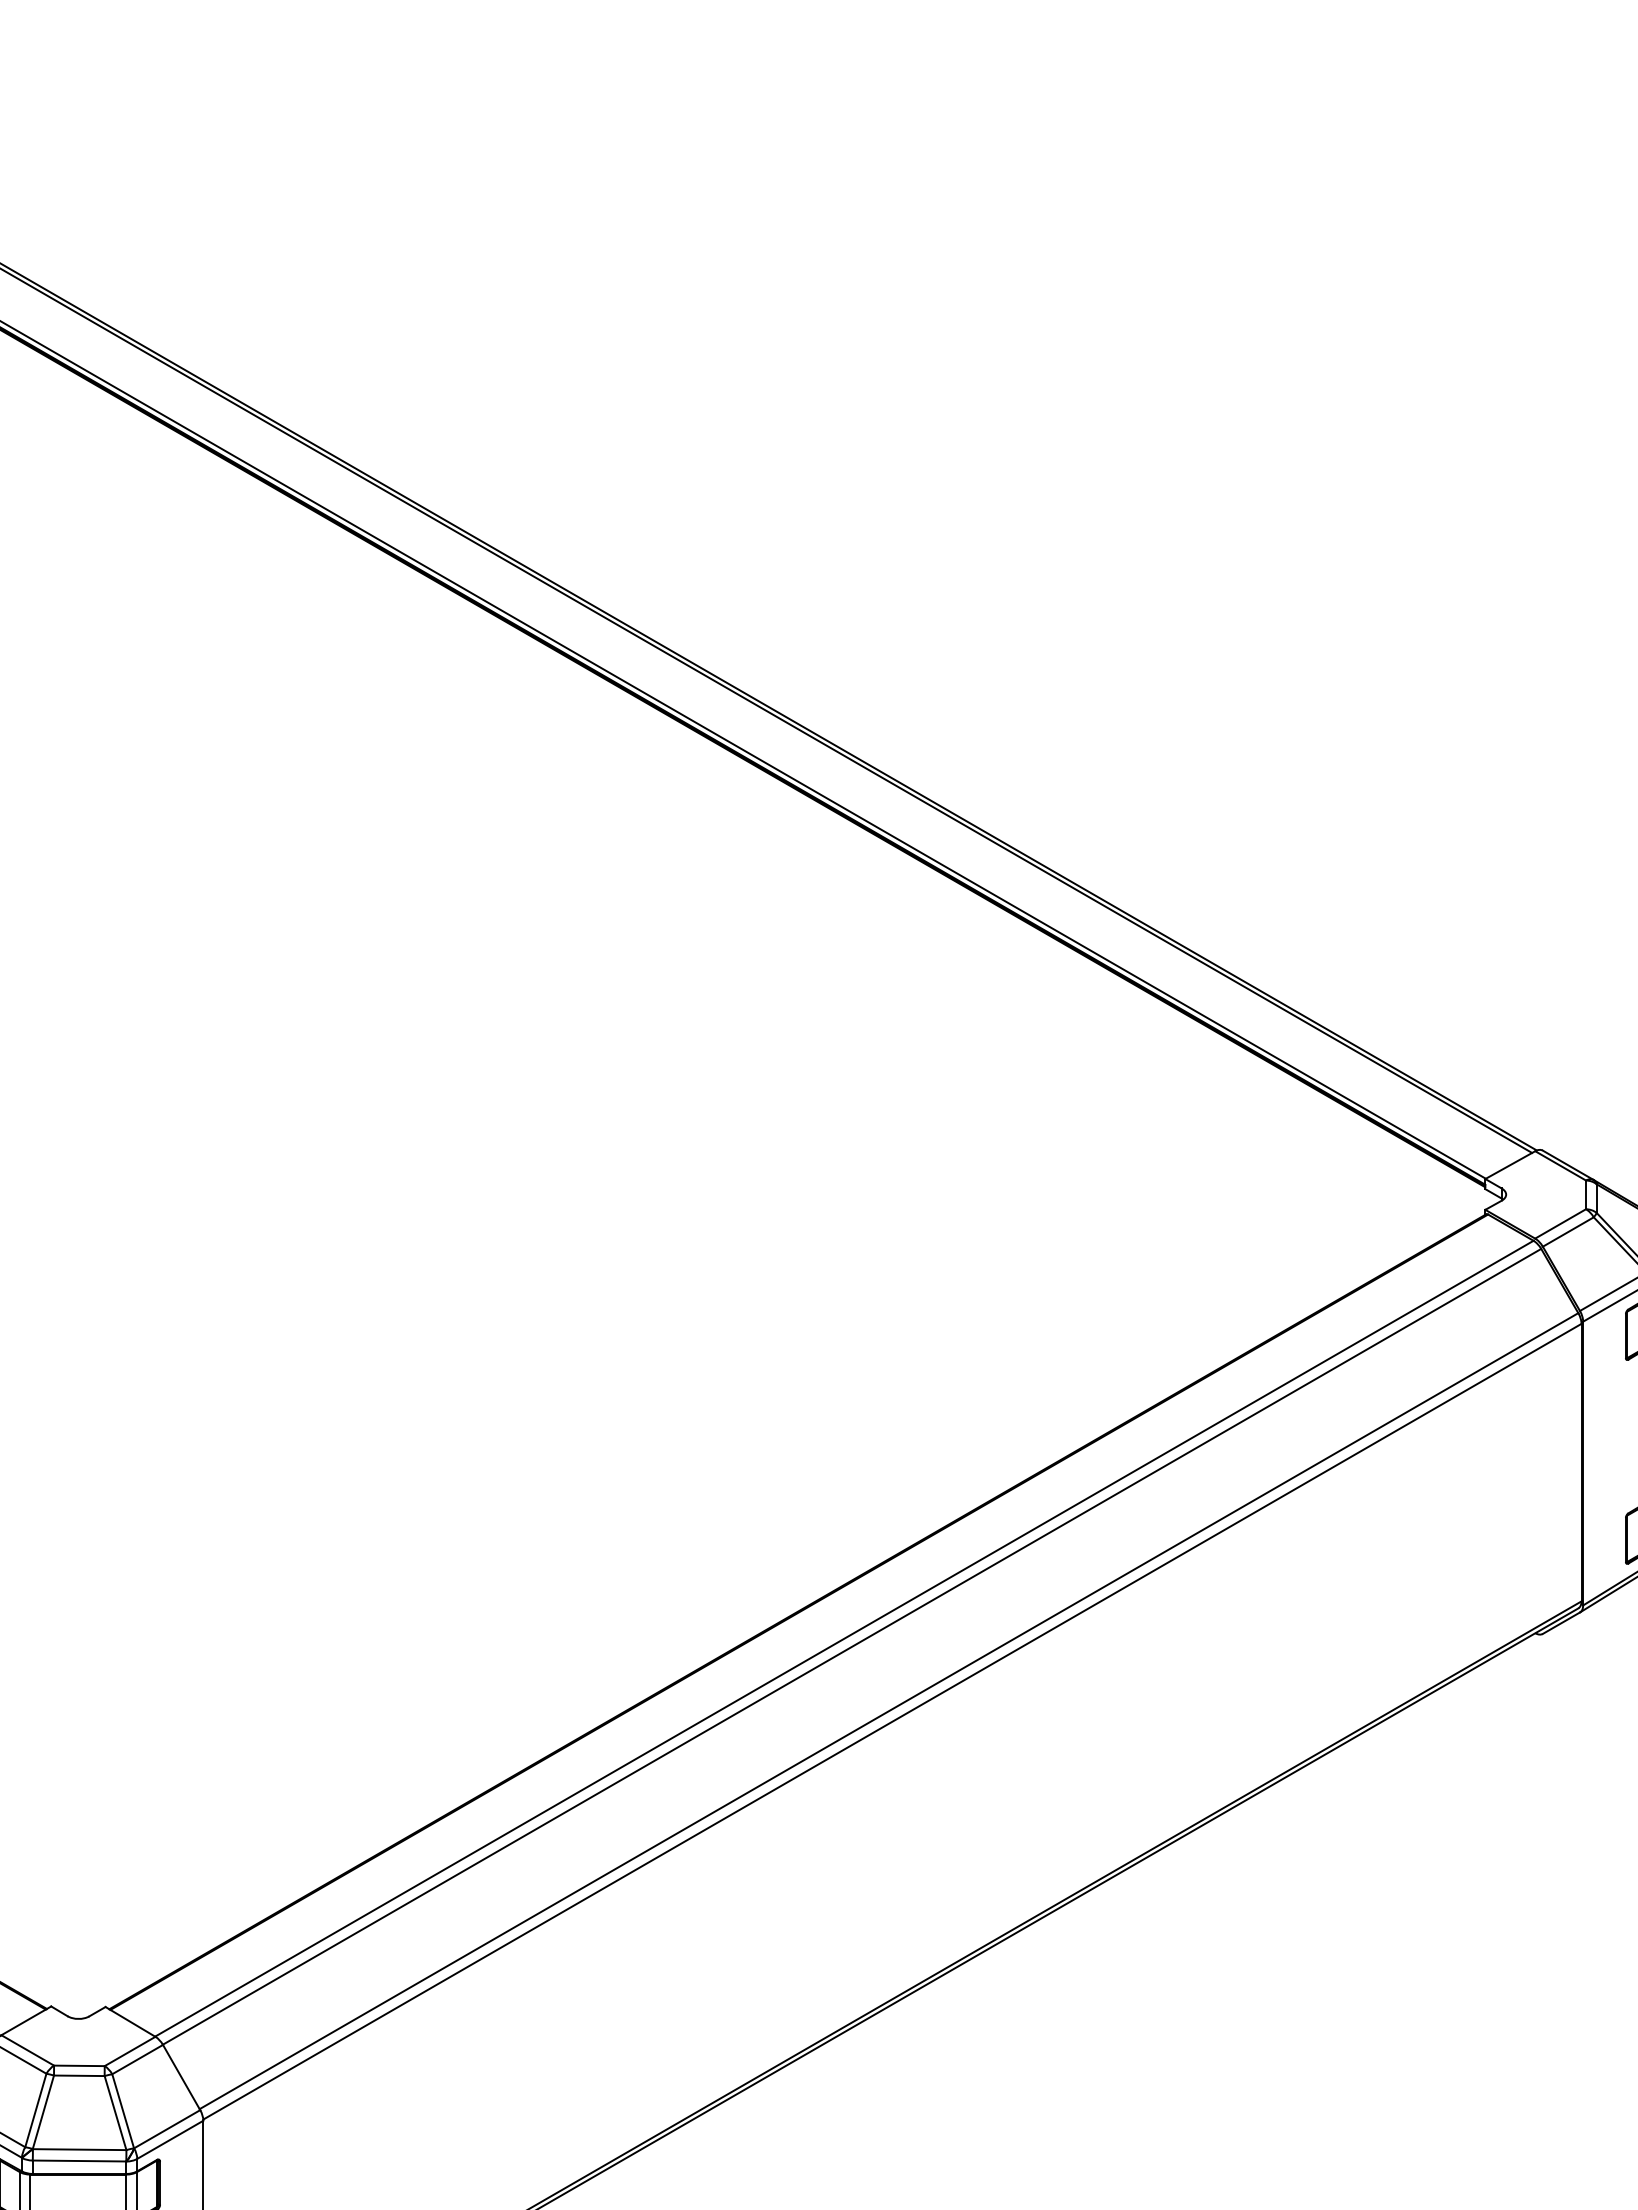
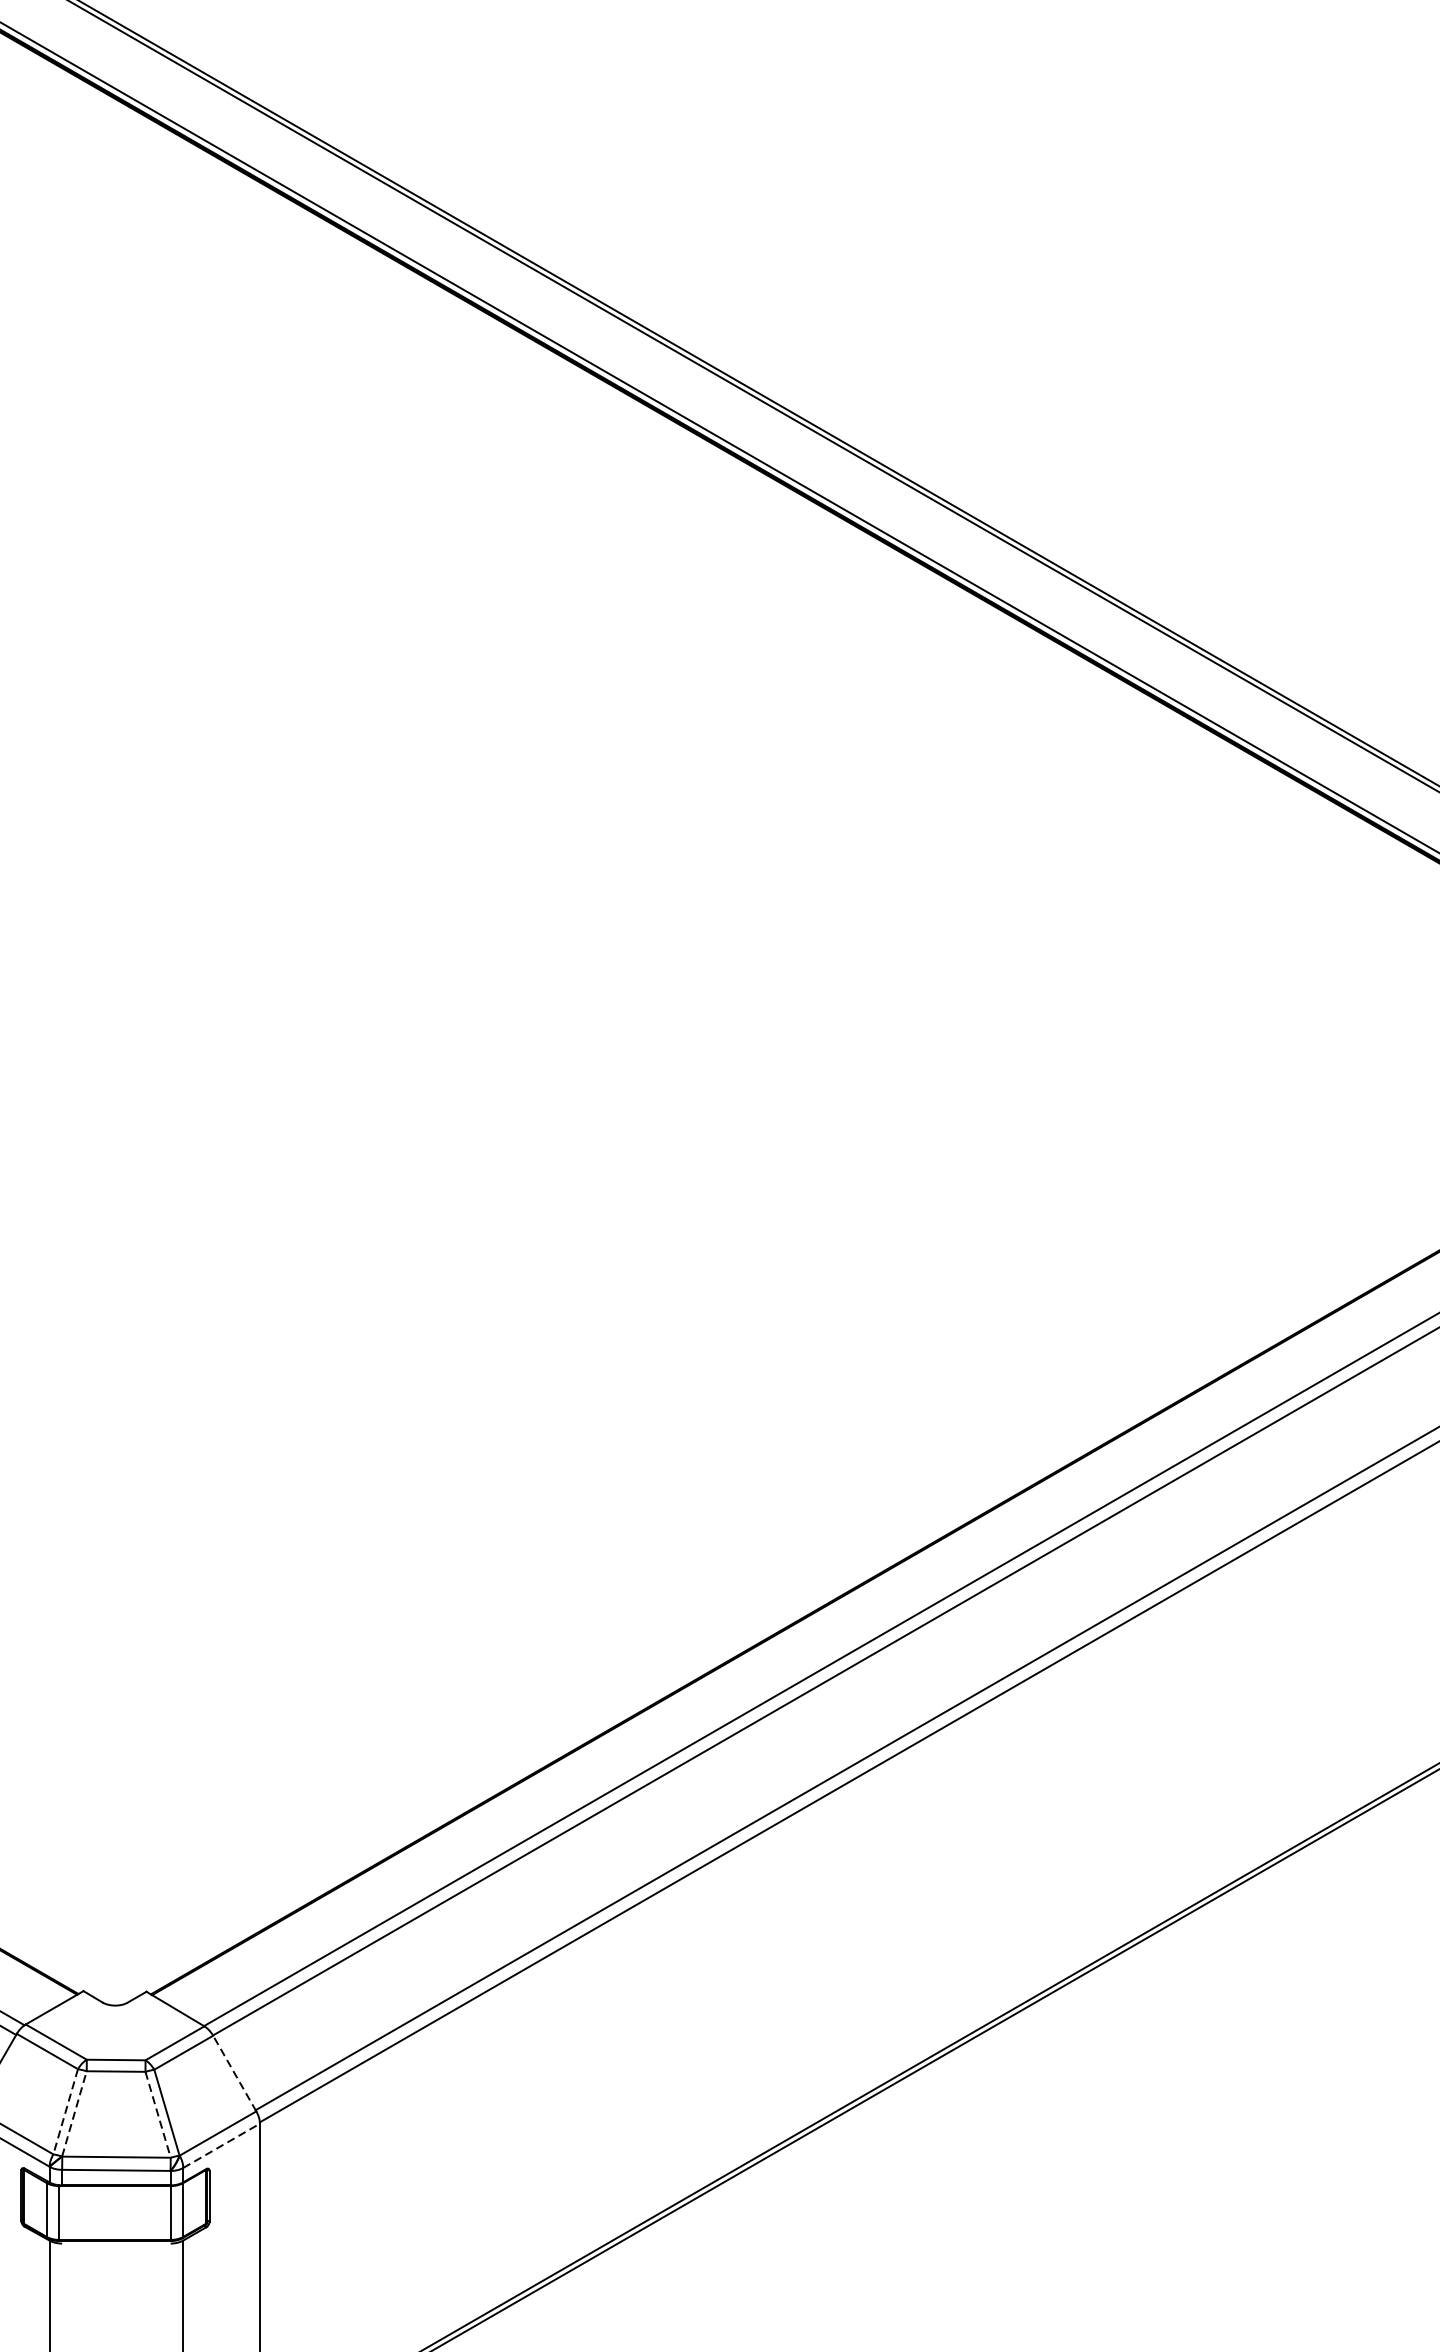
line: (181, 2077) -> (234, 2073), solid -> dashed
line: (35, 2110) -> (65, 2111), solid -> dashed
line: (43, 2111) -> (74, 2112), solid -> dashed
line: (115, 2113) -> (158, 2115), solid -> dashed
line: (170, 2139) -> (221, 2145), solid -> dashed

